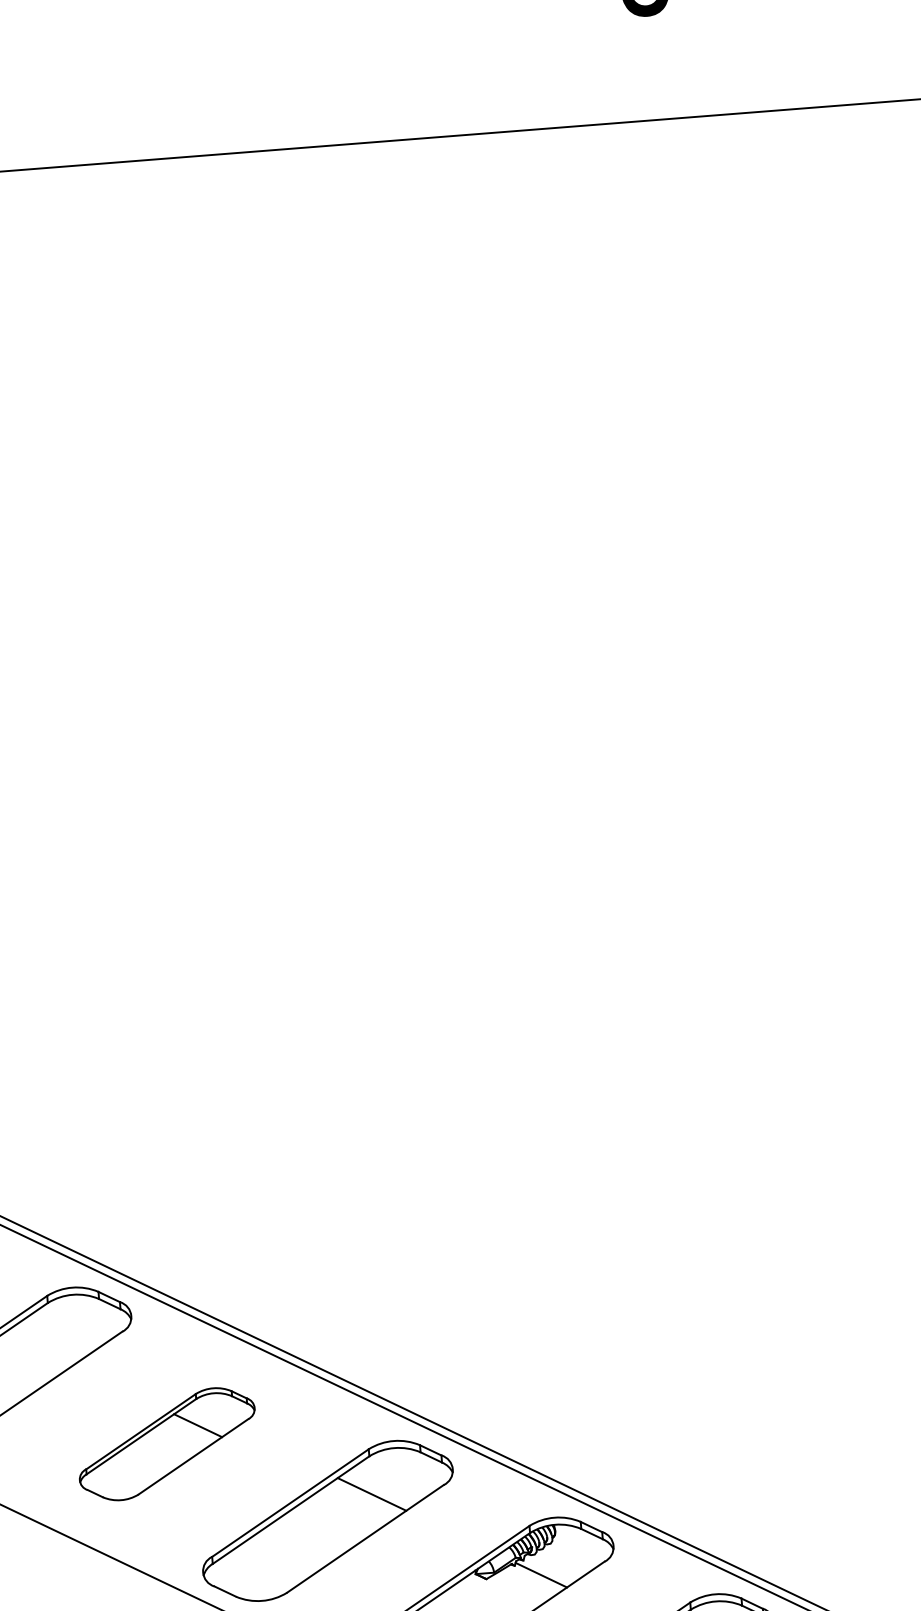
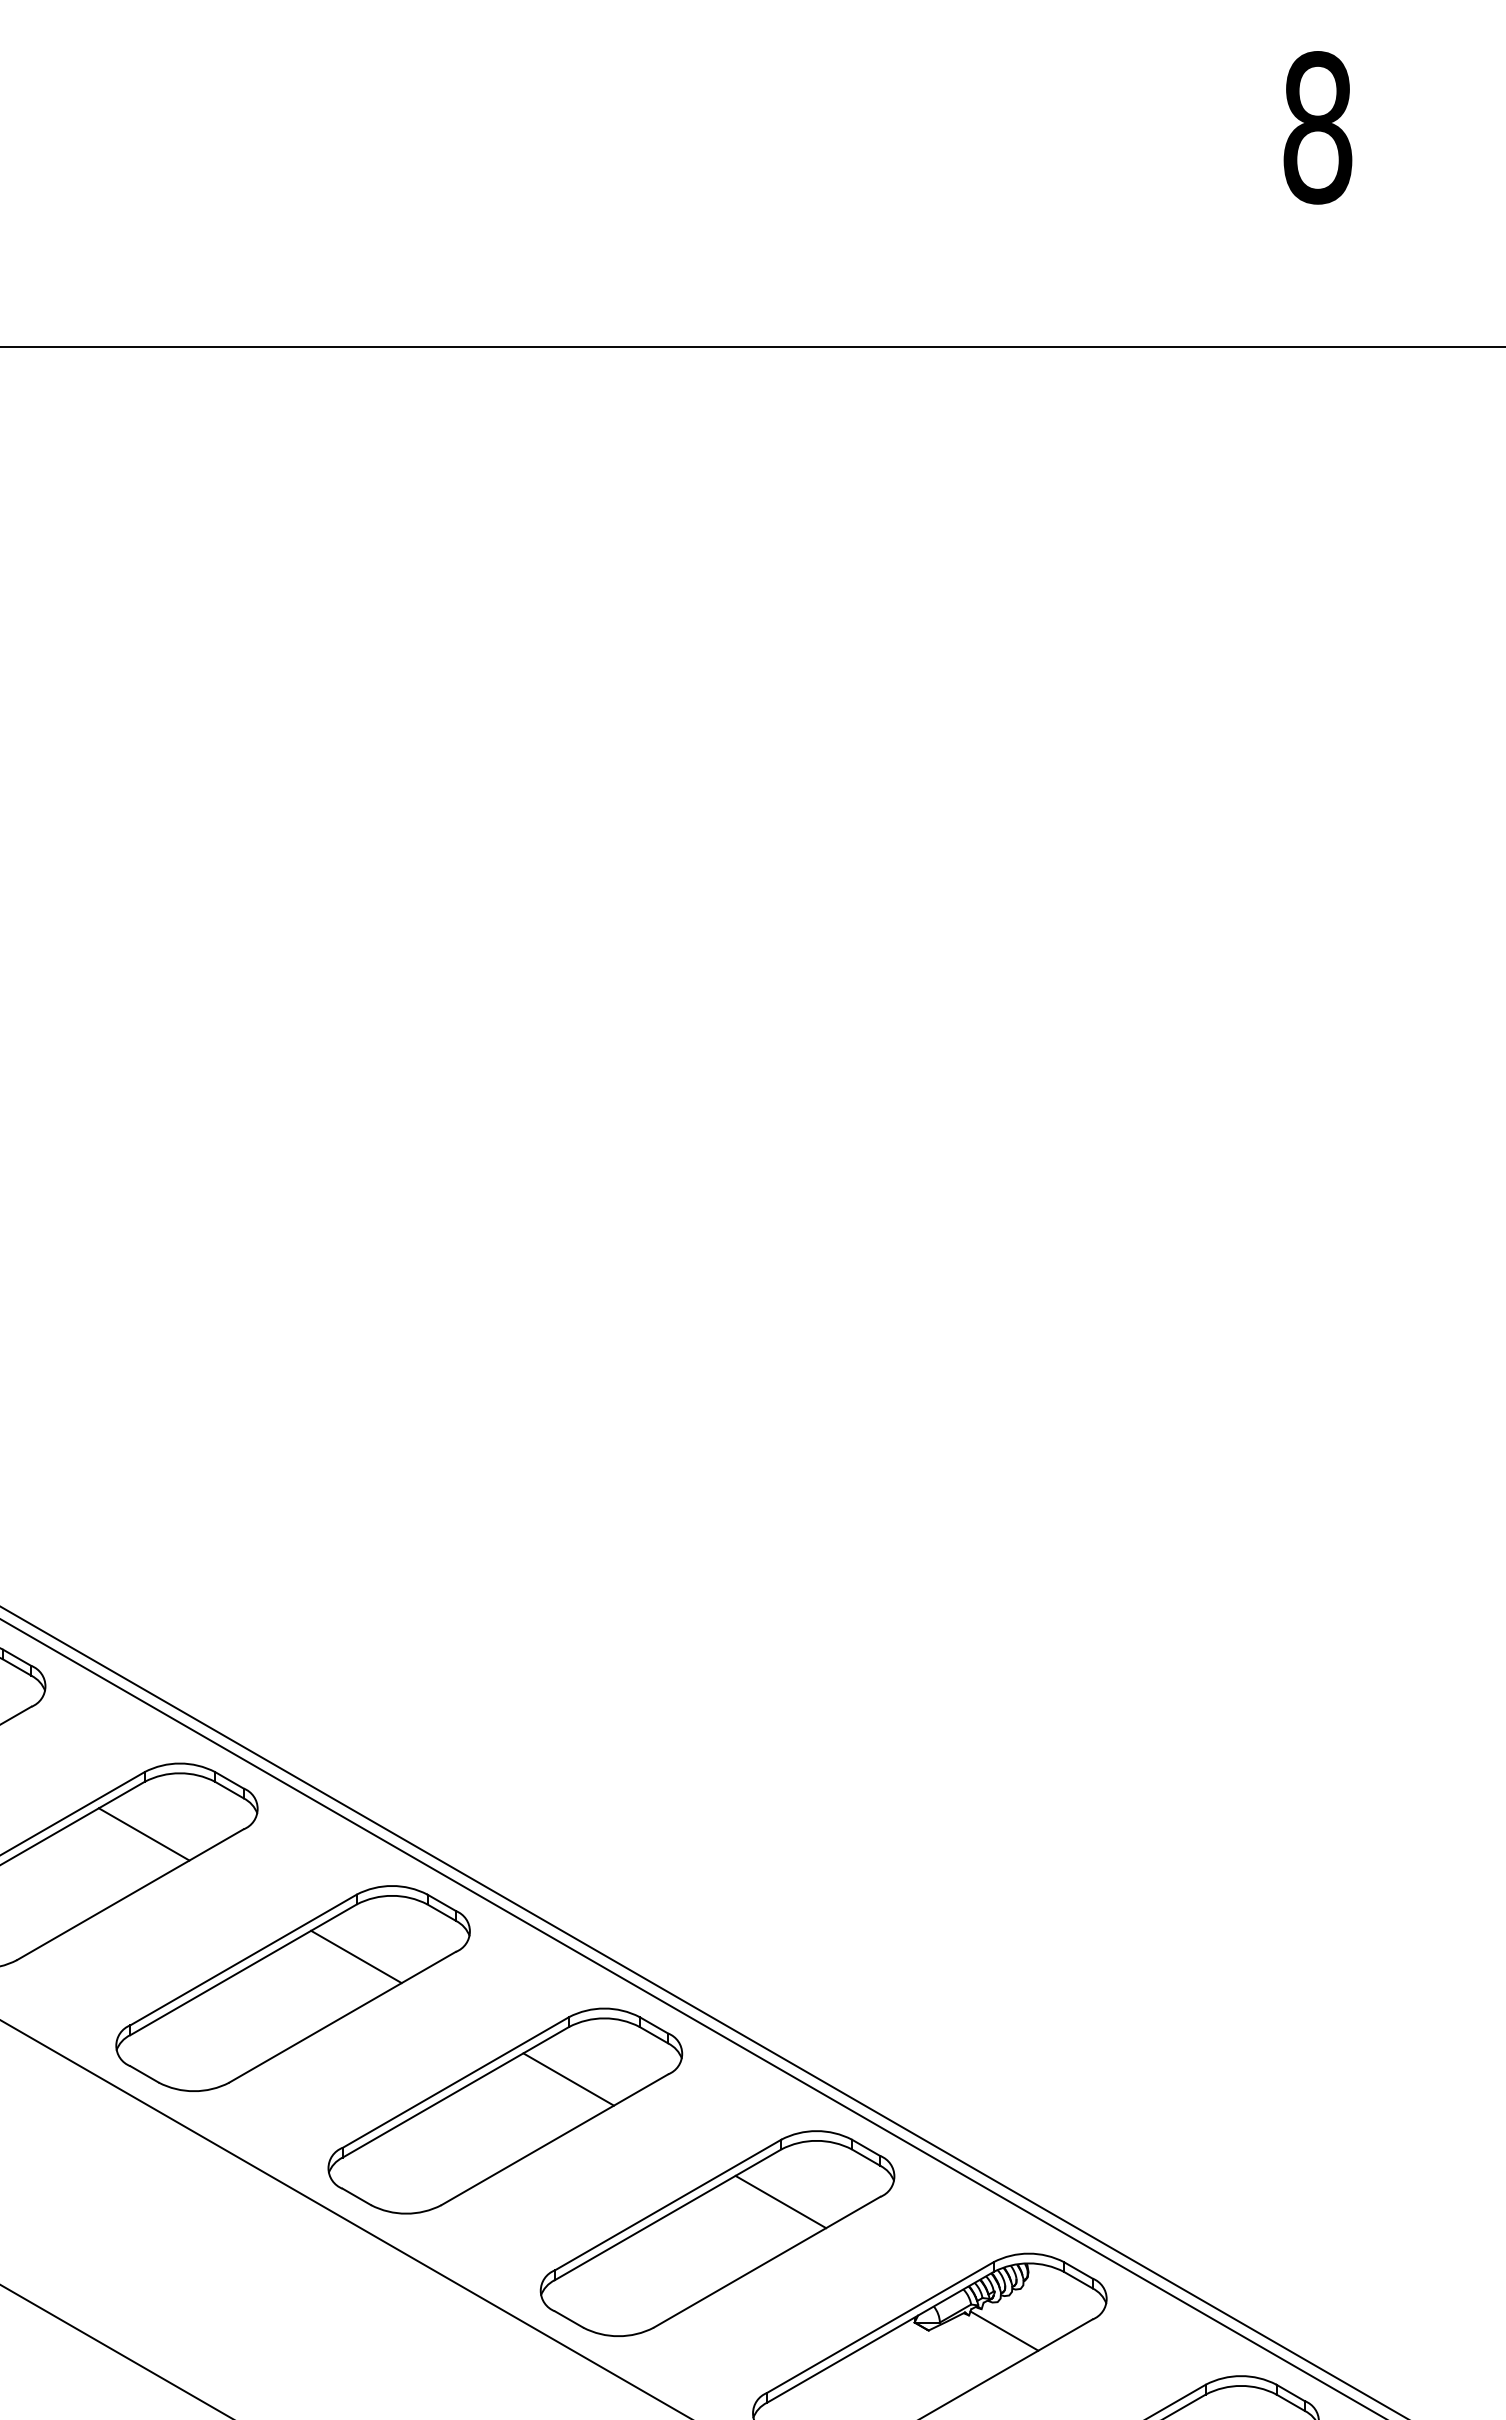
line: (50, 1340) -> (356, 1956), added
part: (167, 1443) -> (505, 2110), size x1.43

